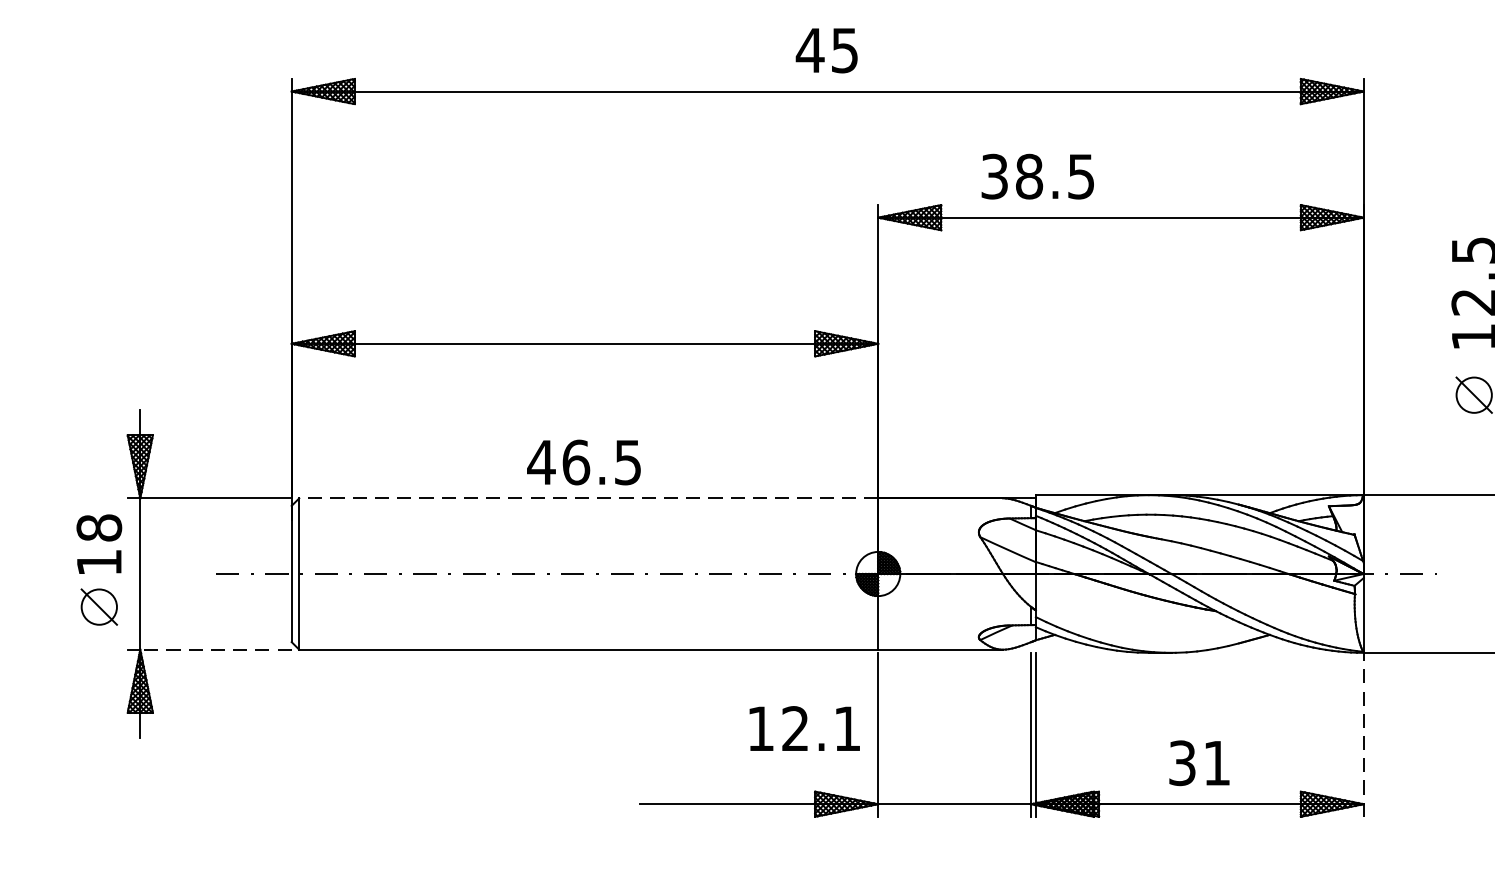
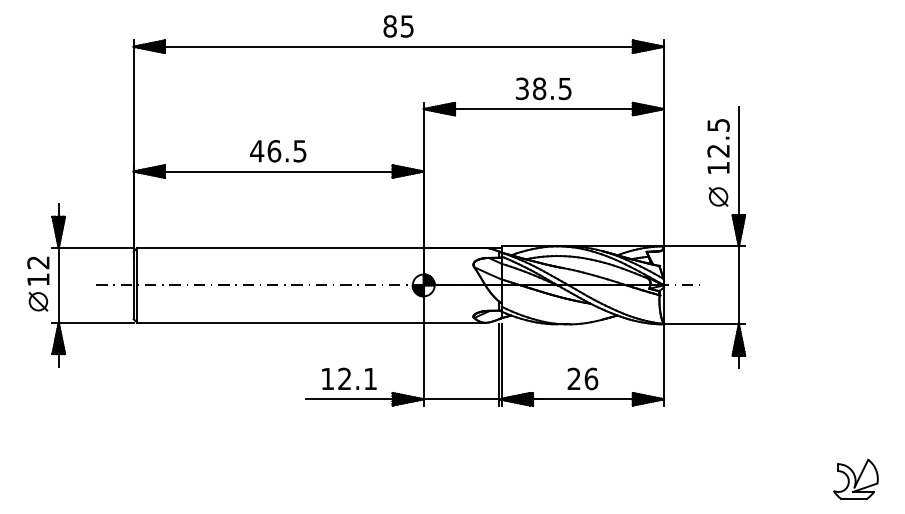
text: (810, 50) -> (390, 26), 45 -> 85
text: (1037, 175) -> (543, 88), moved
text: (584, 463) -> (278, 151), moved
line: (588, 497) -> (280, 247), dashed -> solid
text: (99, 527) -> (38, 262), 18 -> 12
line: (214, 648) -> (95, 322), dashed -> solid
text: (804, 727) -> (349, 378), moved
line: (1362, 733) -> (663, 364), dashed -> solid
text: (1199, 762) -> (582, 378), 31 -> 26

